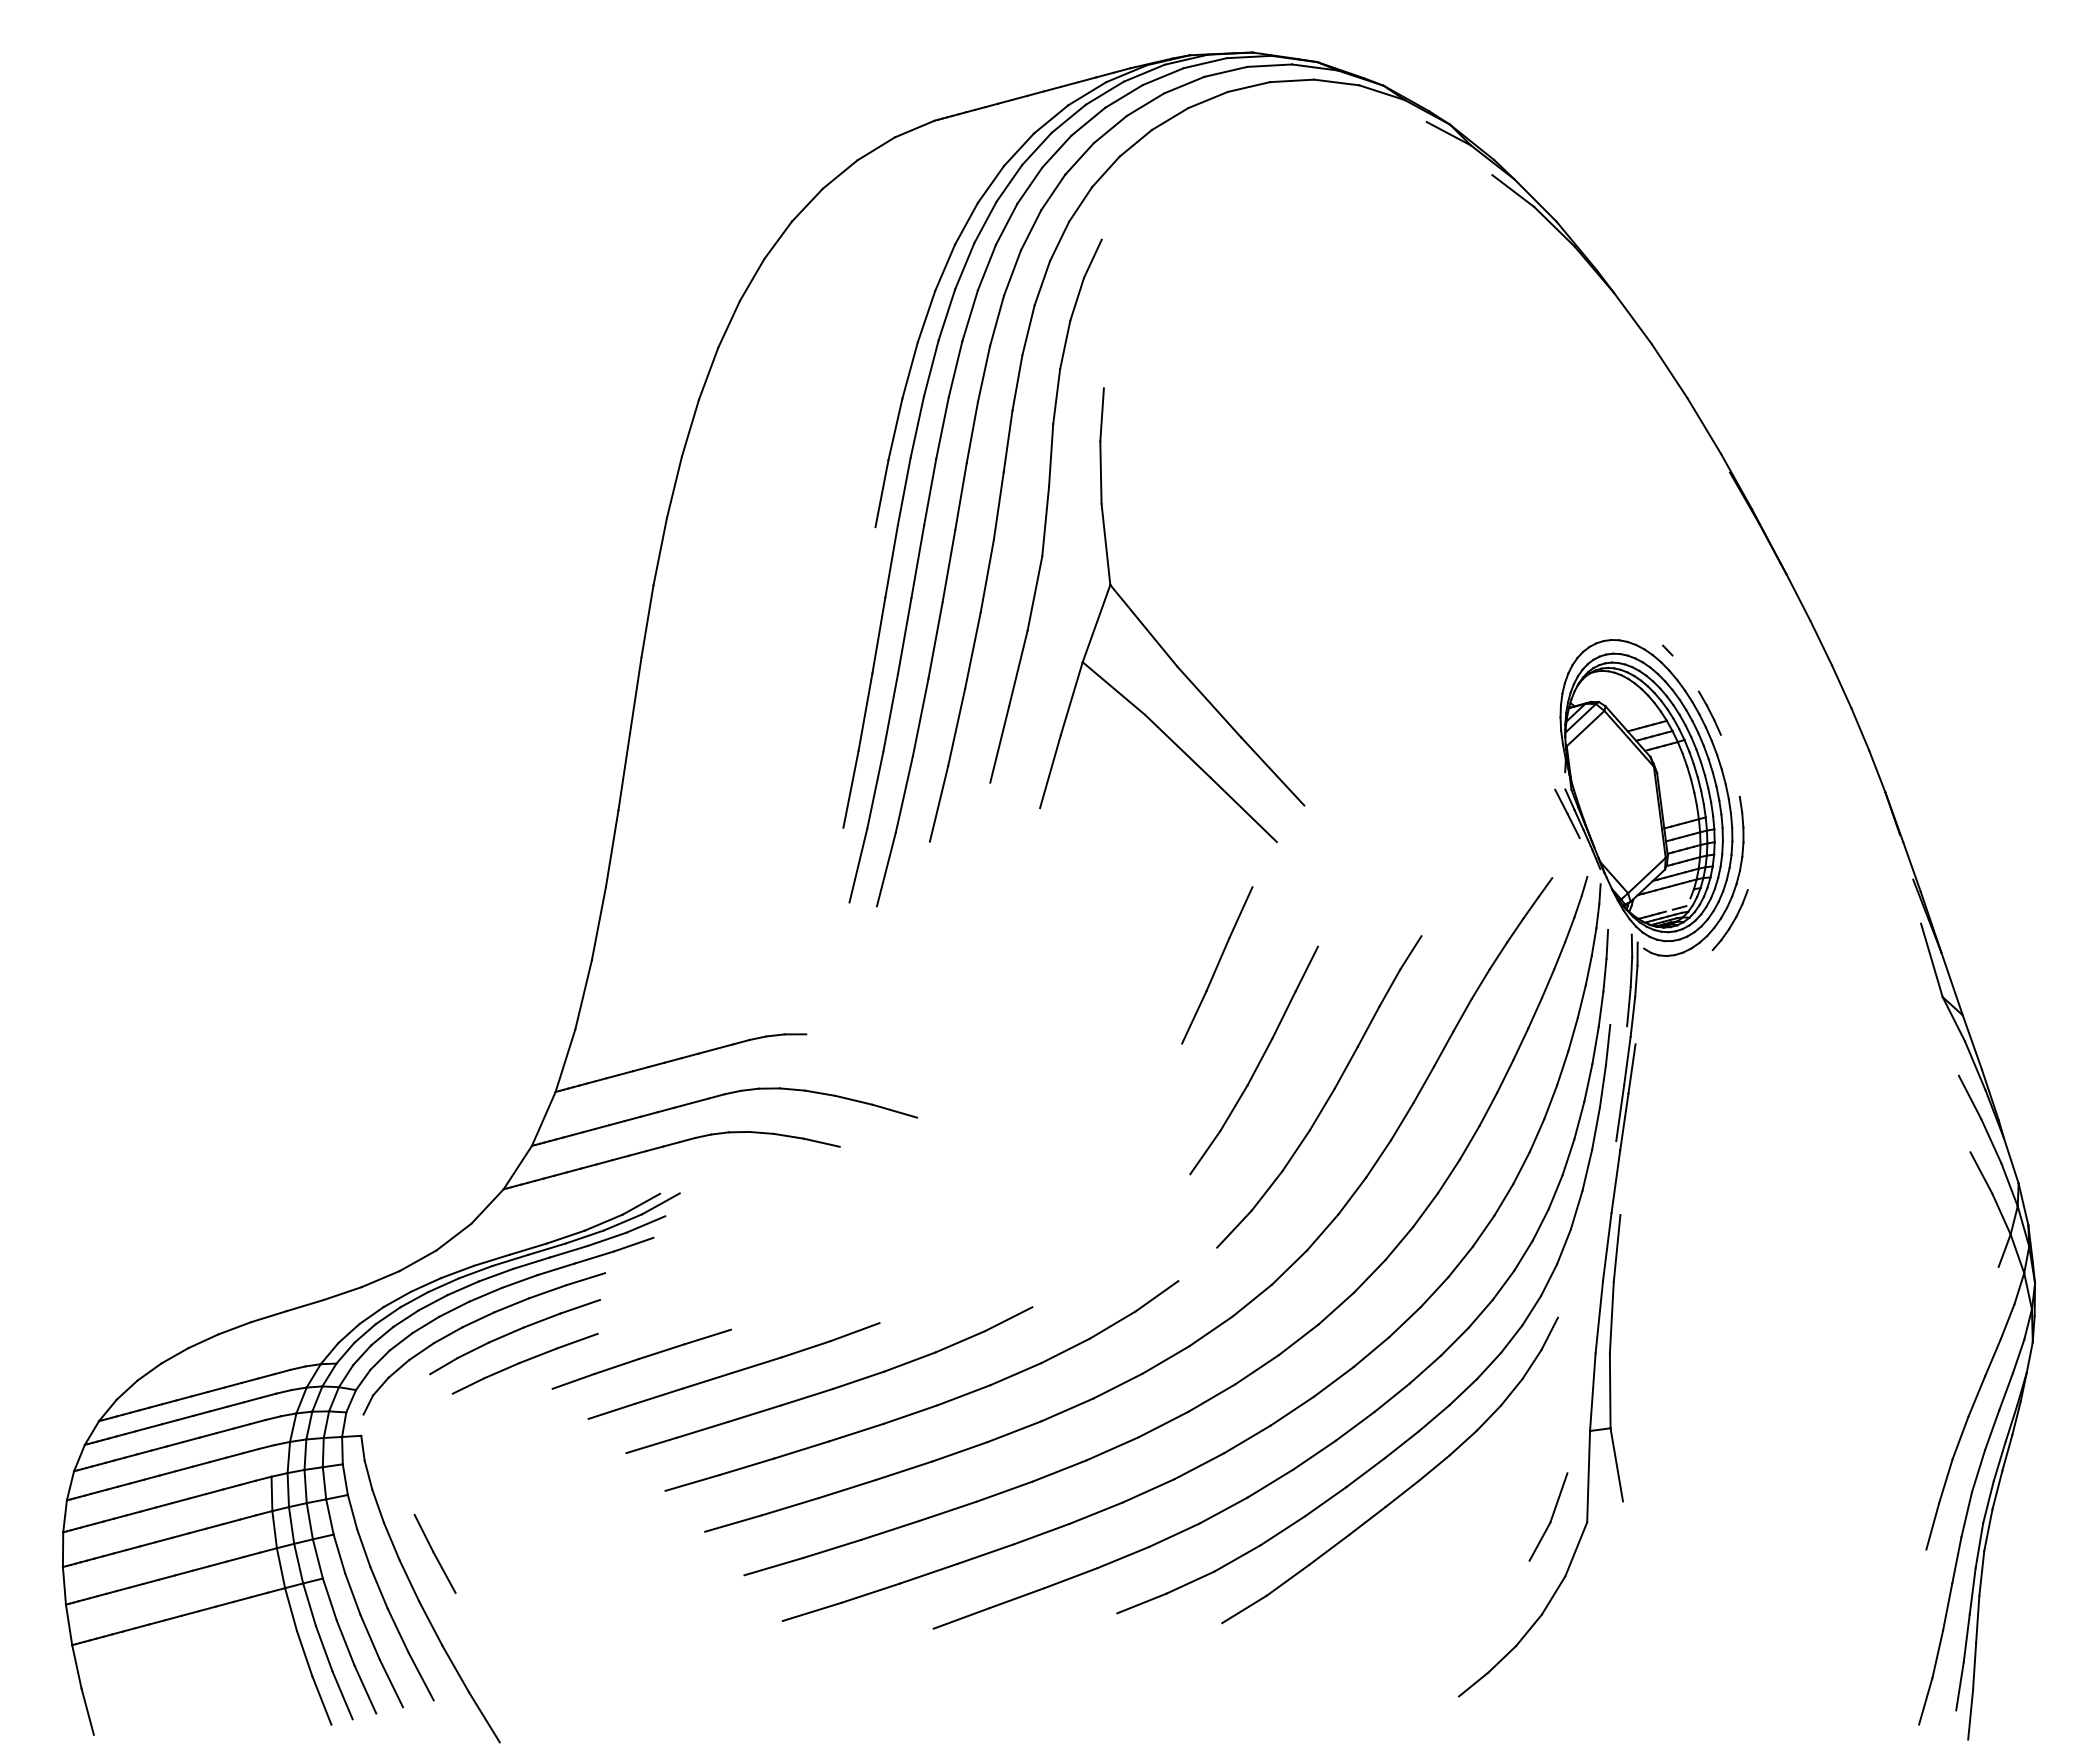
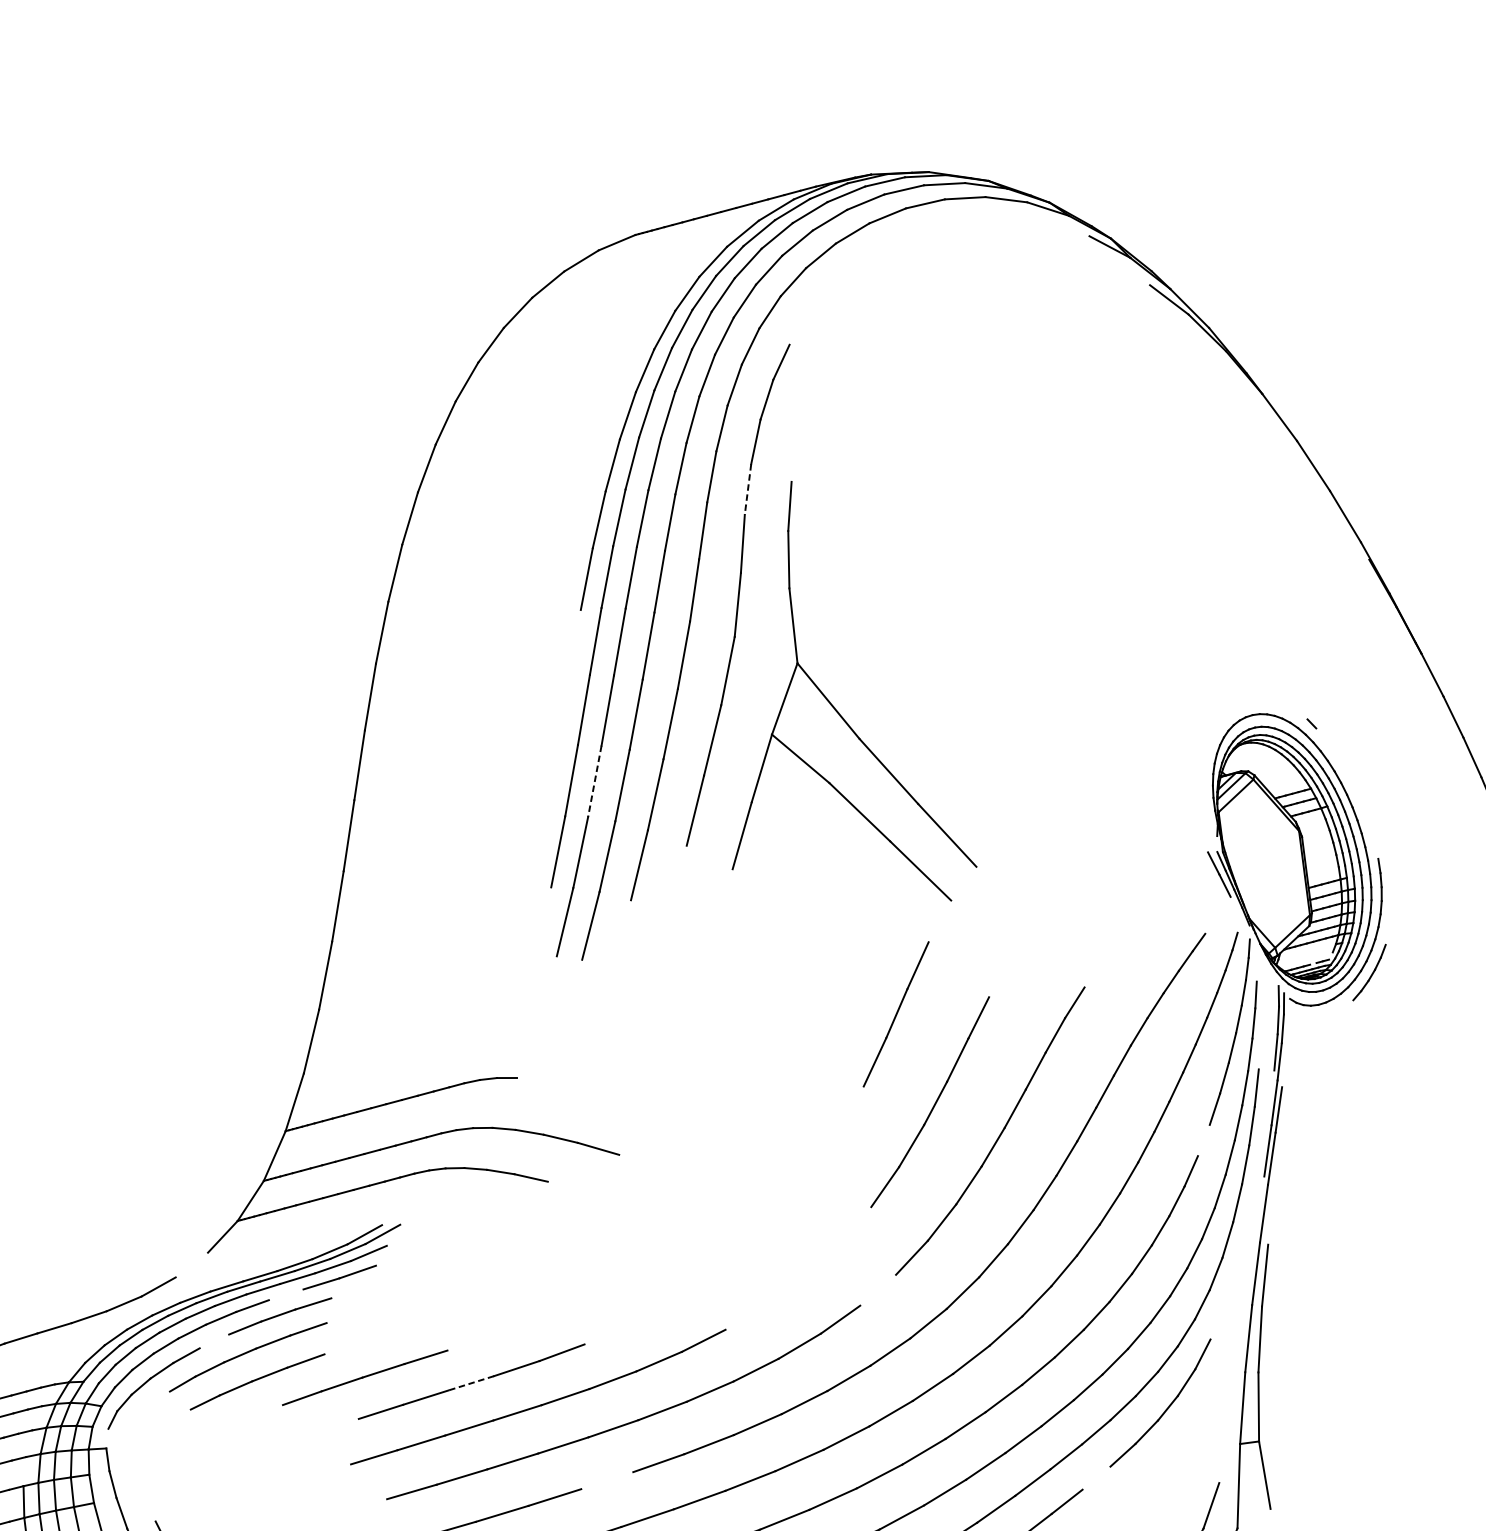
line: (1056, 396) -> (747, 489), solid -> dashed
line: (1709, 712) -> (1350, 781), removed
line: (890, 713) -> (594, 781), solid -> dashed
line: (1550, 1102) -> (1203, 1140), removed
line: (453, 1236) -> (191, 1264), removed
line: (555, 1269) -> (285, 1294), removed
line: (478, 1319) -> (214, 1341), removed
line: (756, 1365) -> (471, 1383), solid -> dashed
line: (611, 1410) -> (337, 1425), removed
line: (1434, 1467) -> (1096, 1477), removed
line: (903, 1470) -> (606, 1480), removed

